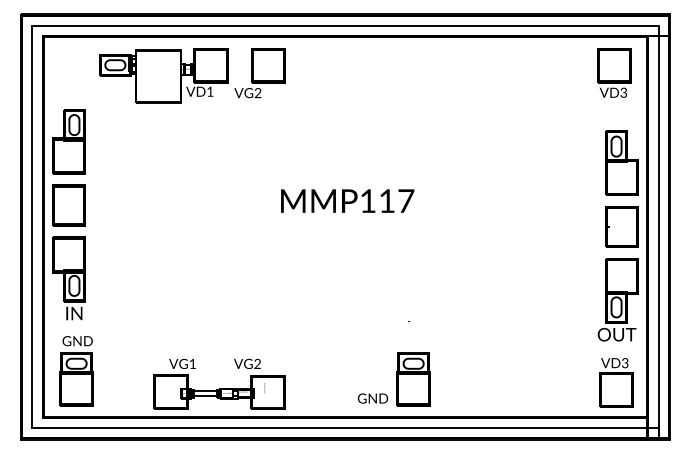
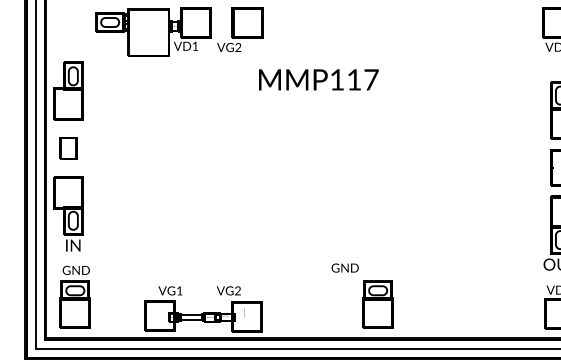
text: (347, 200) -> (318, 79), moved
part: (68, 205) -> (68, 148), size x0.6
text: (372, 398) -> (344, 268), moved

